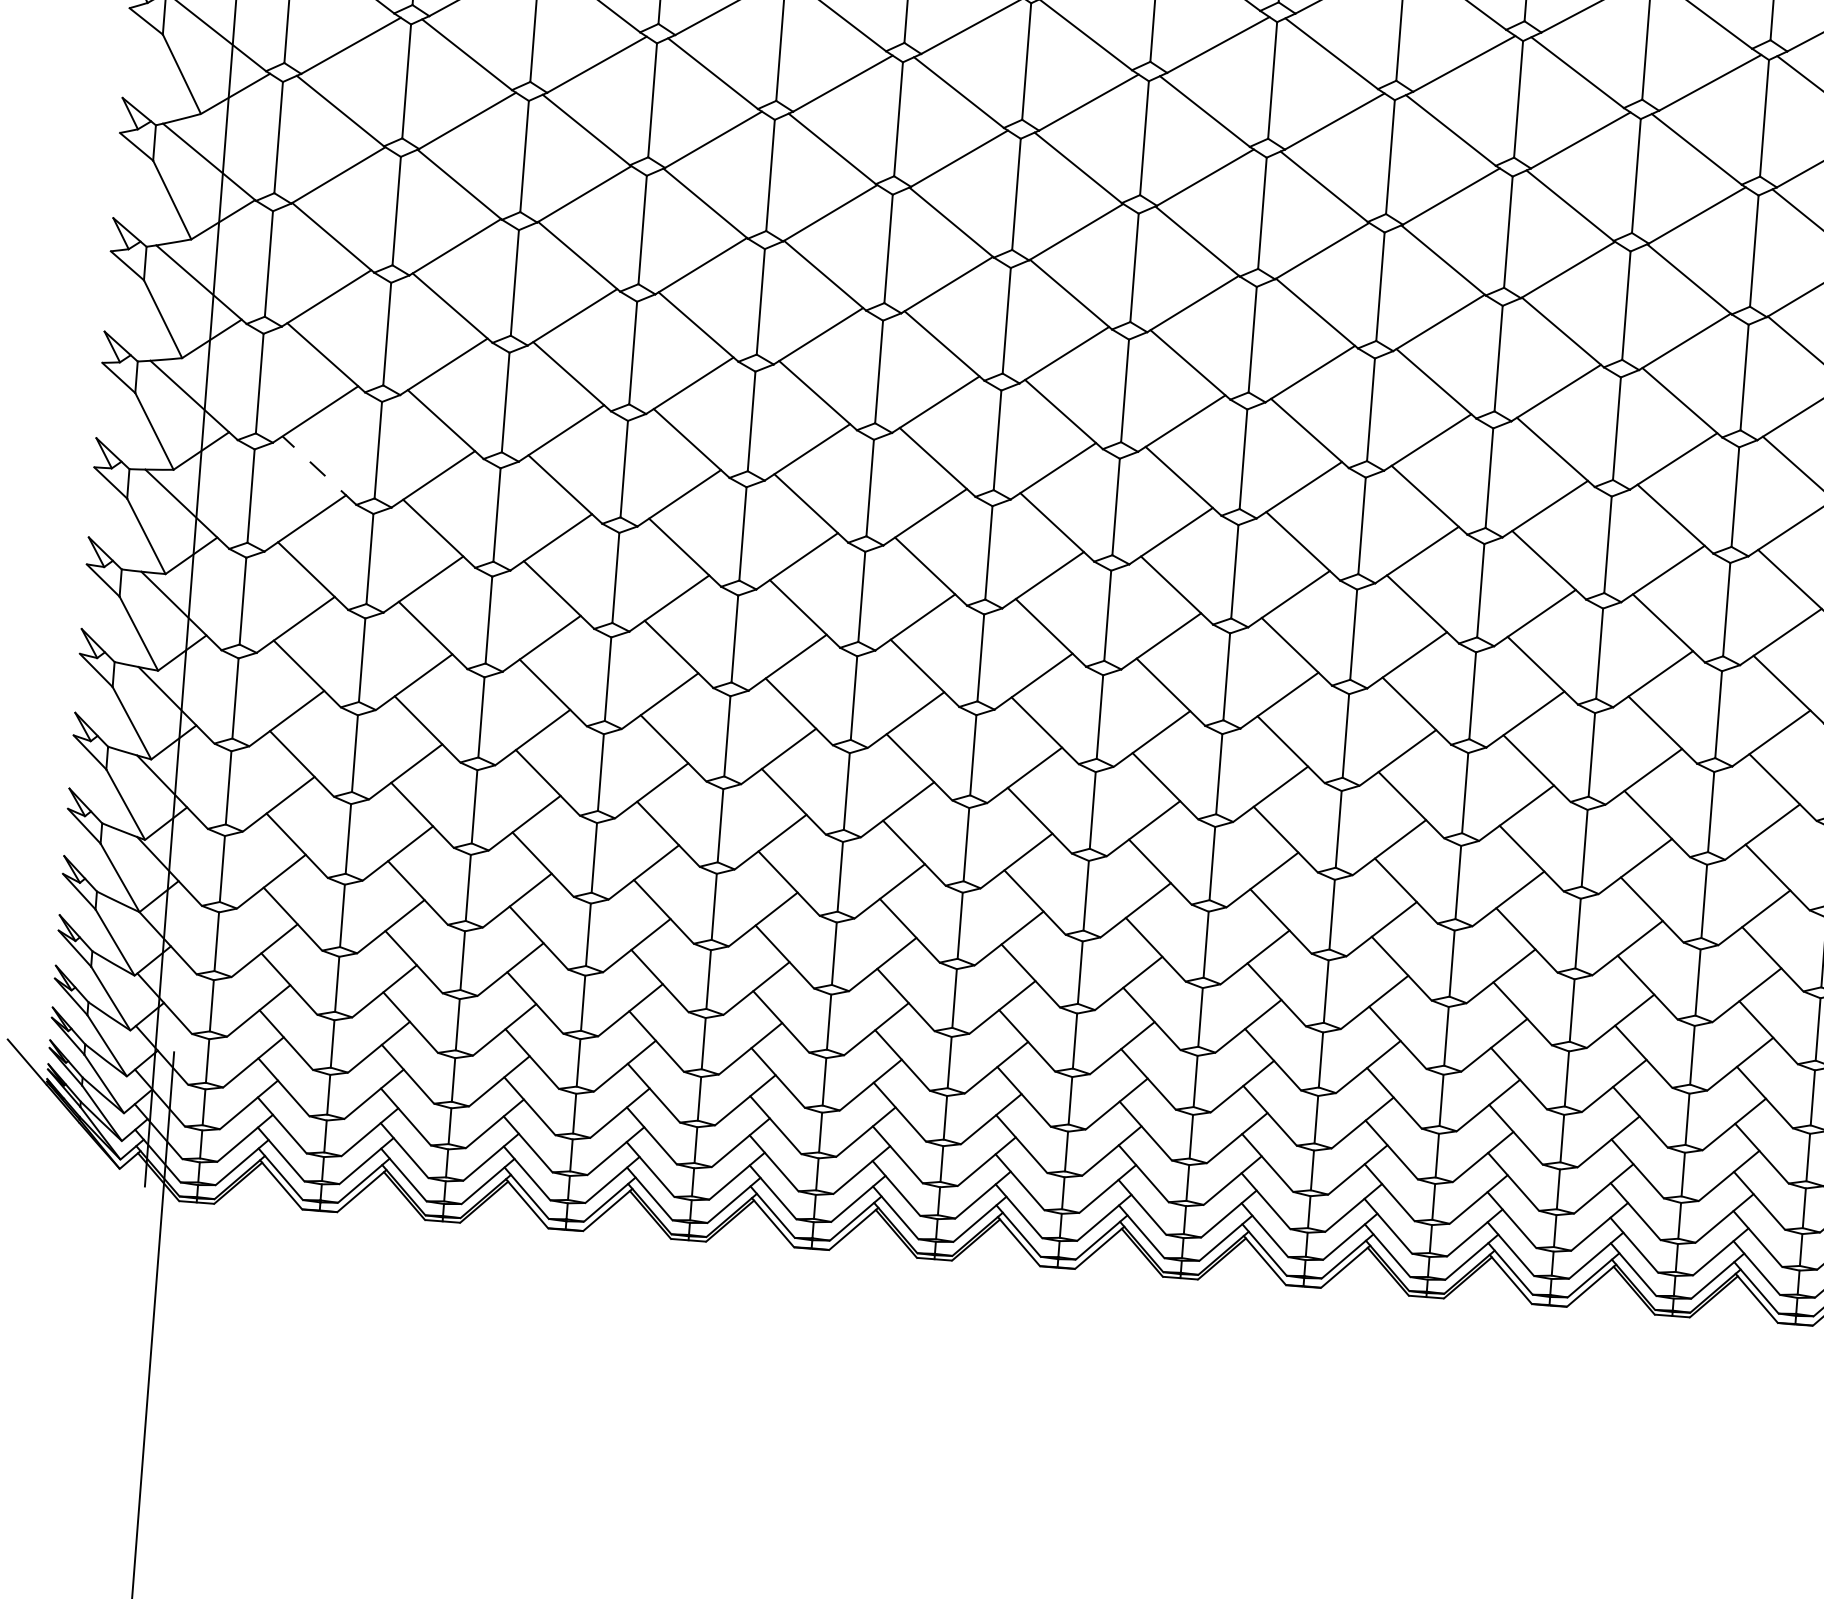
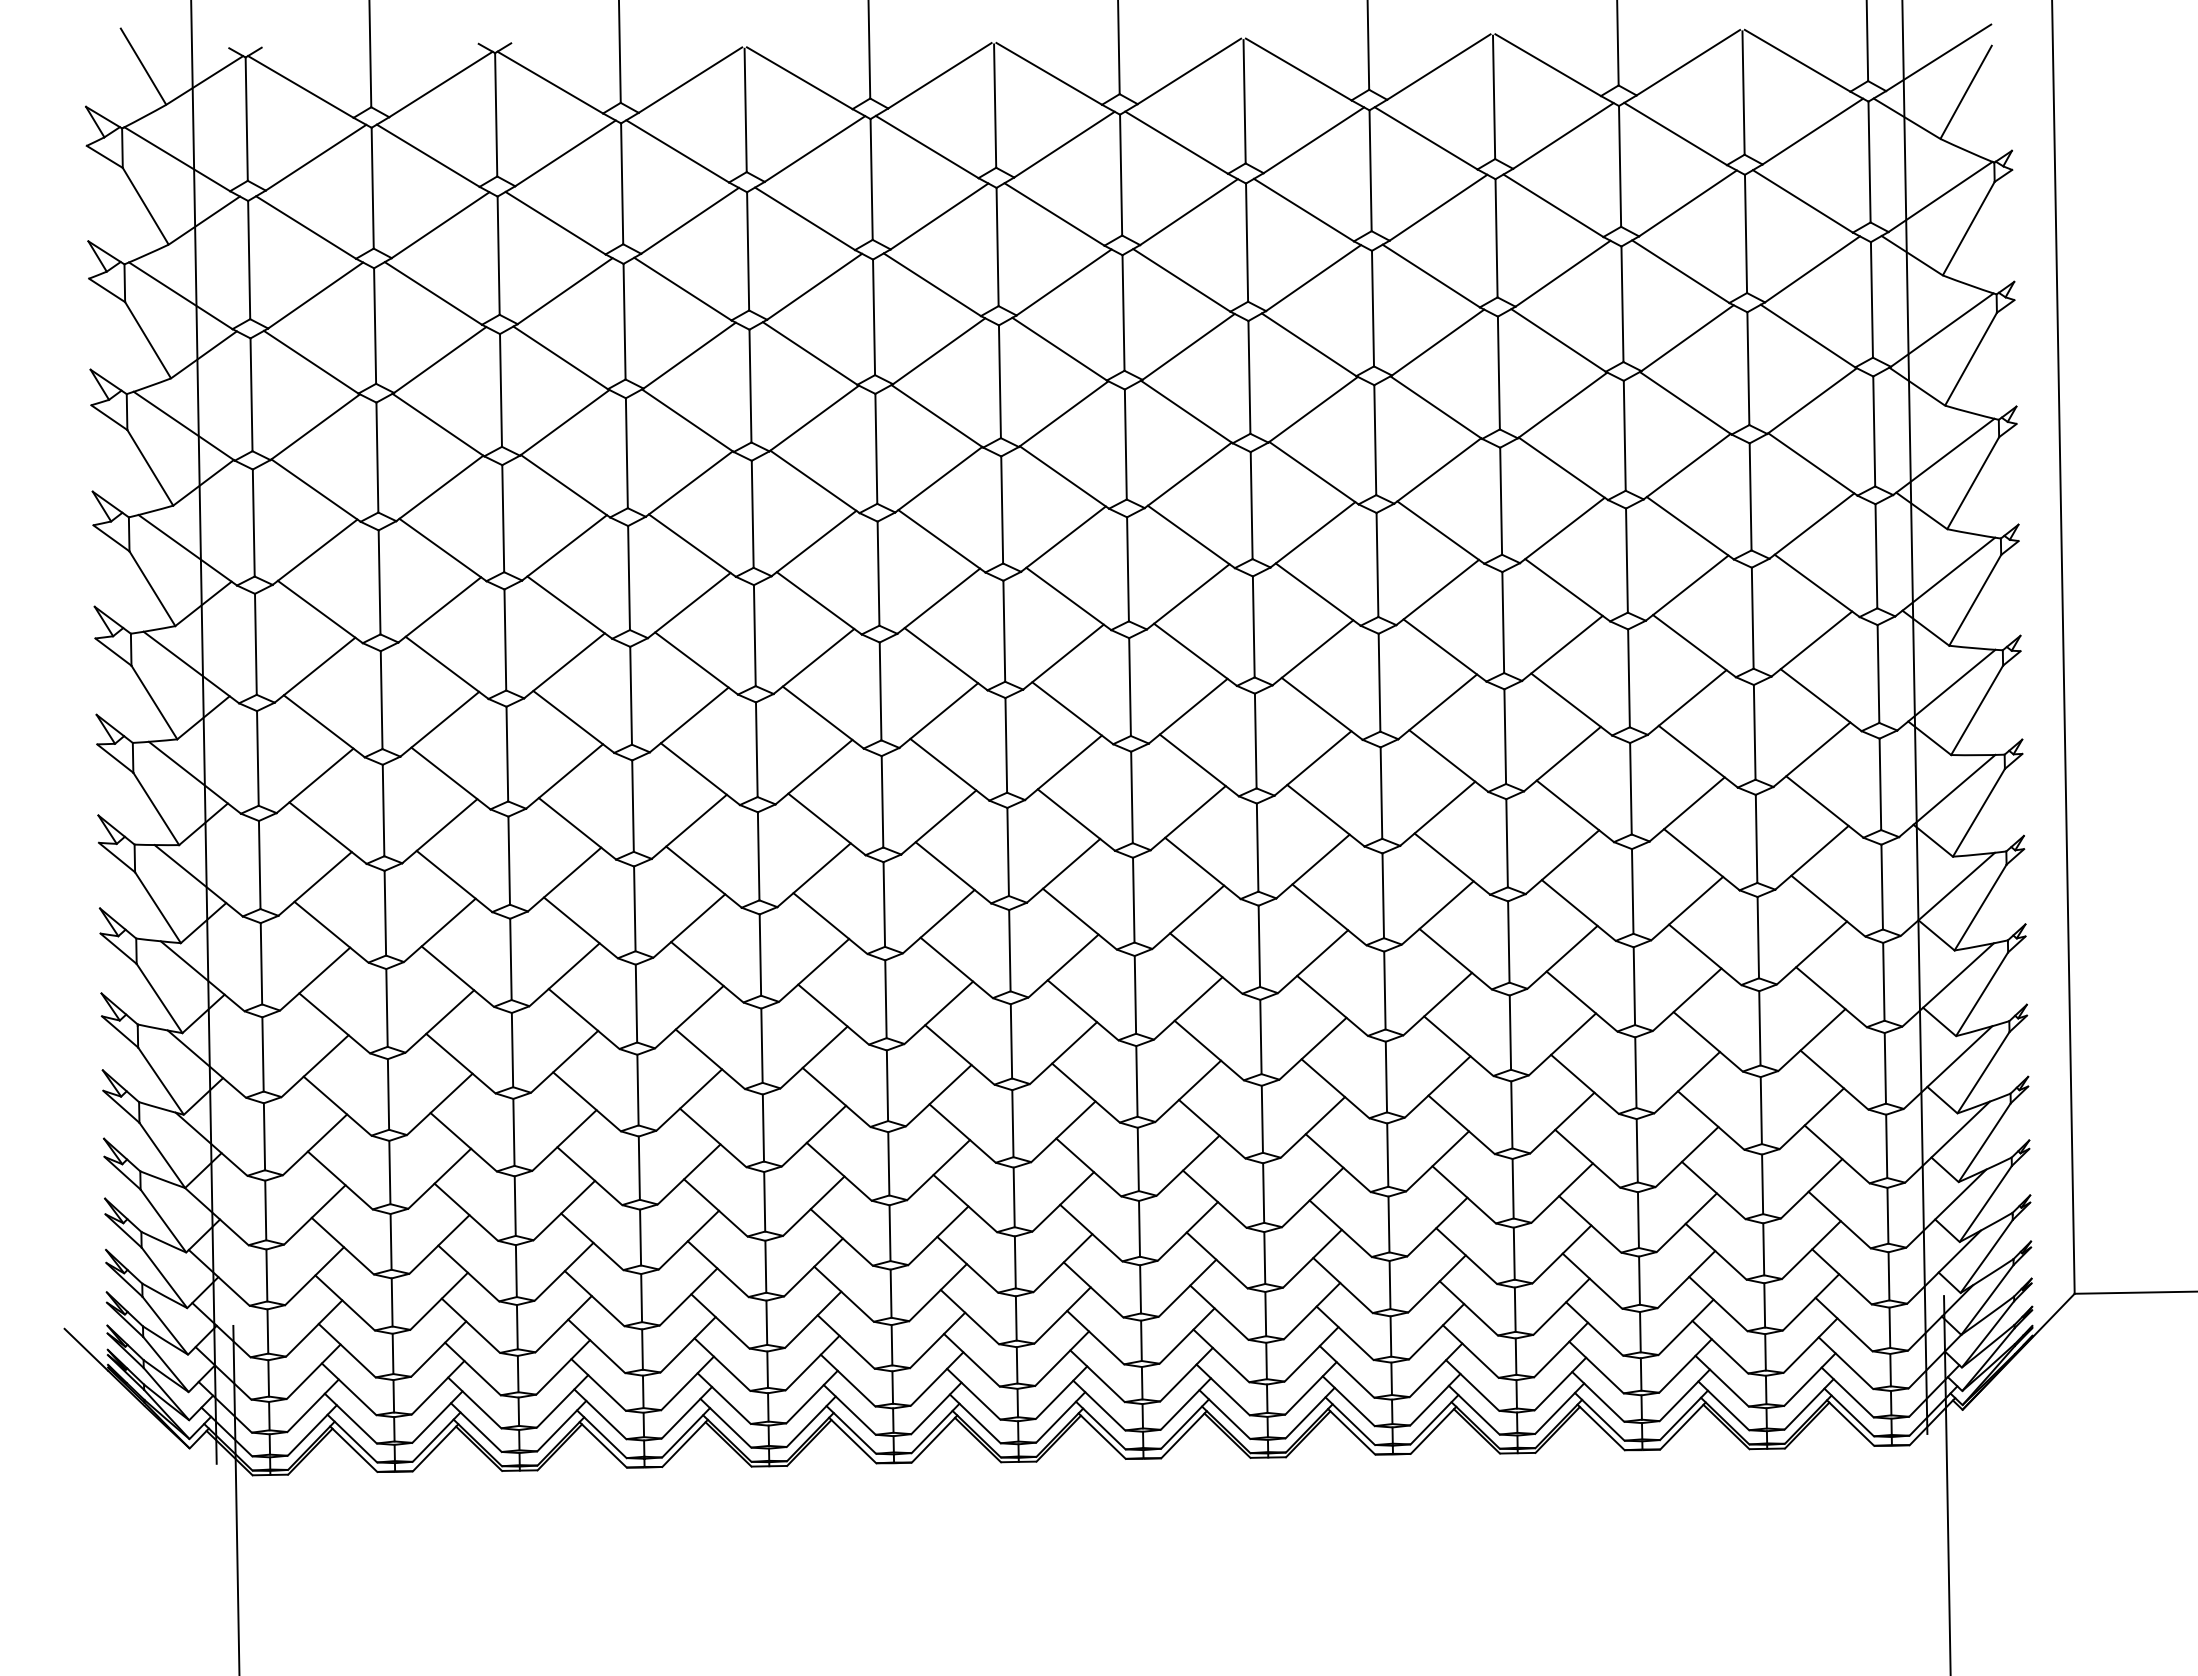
line: (319, 470) -> (324, 726), dashed -> solid

